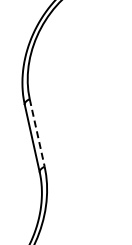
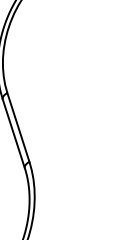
line: (37, 132) -> (18, 126), dashed -> solid

